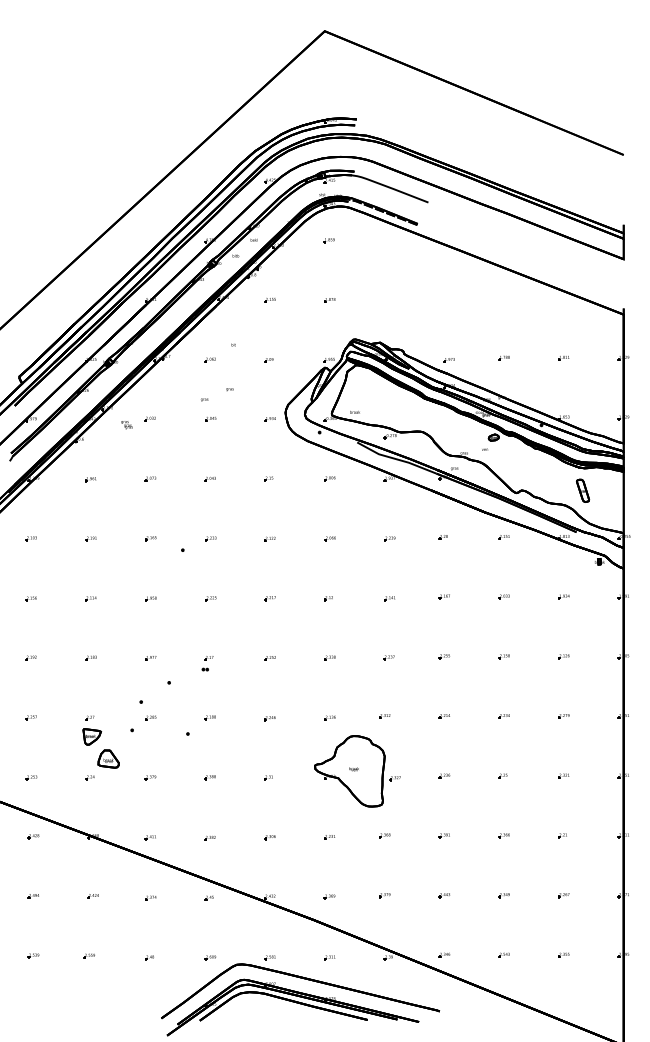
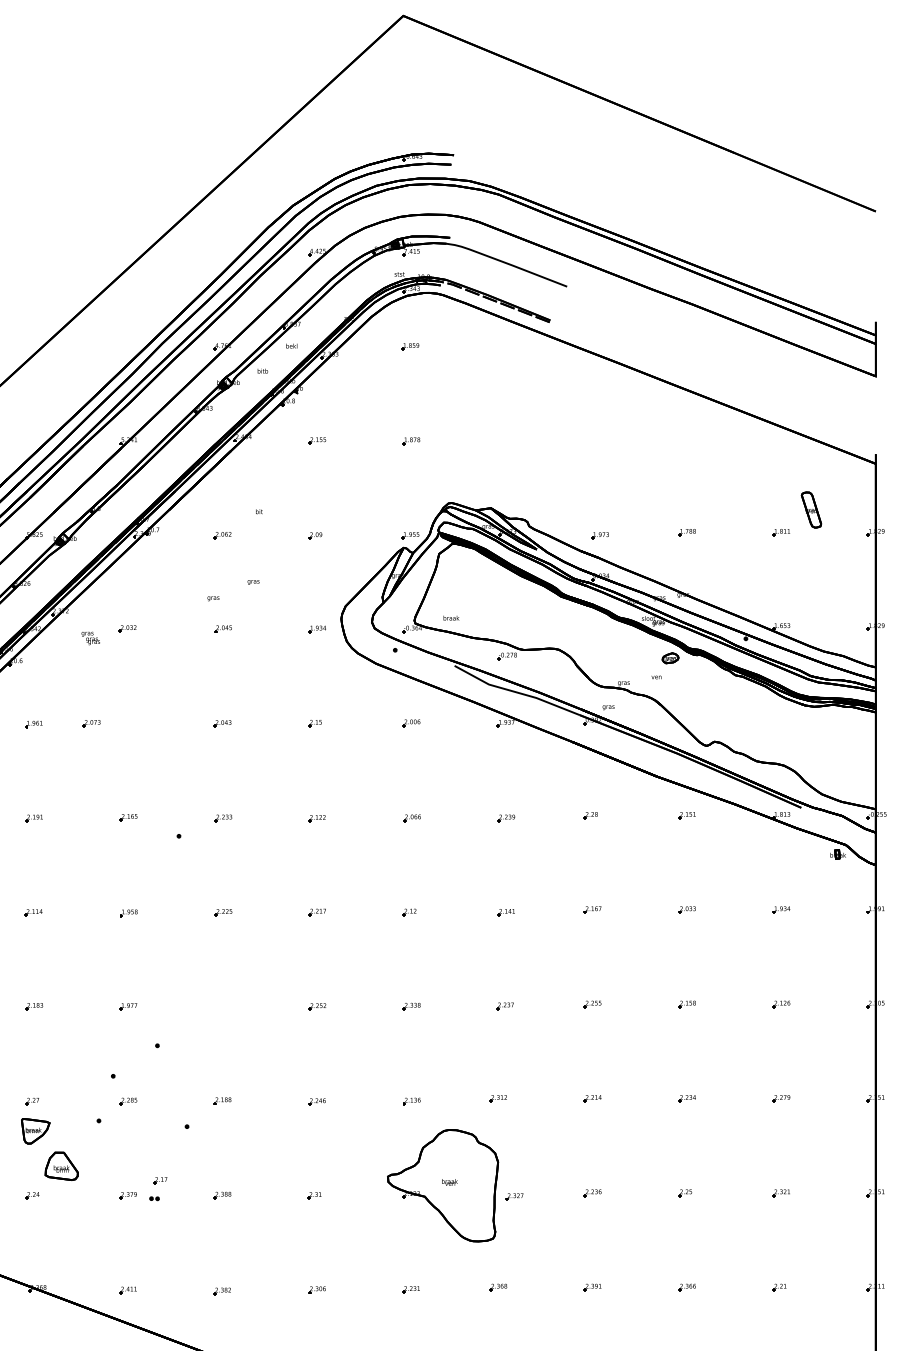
part: (150, 478) -> (91, 722), moved
part: (583, 490) -> (812, 509), moved
part: (207, 663) -> (157, 1189), moved

